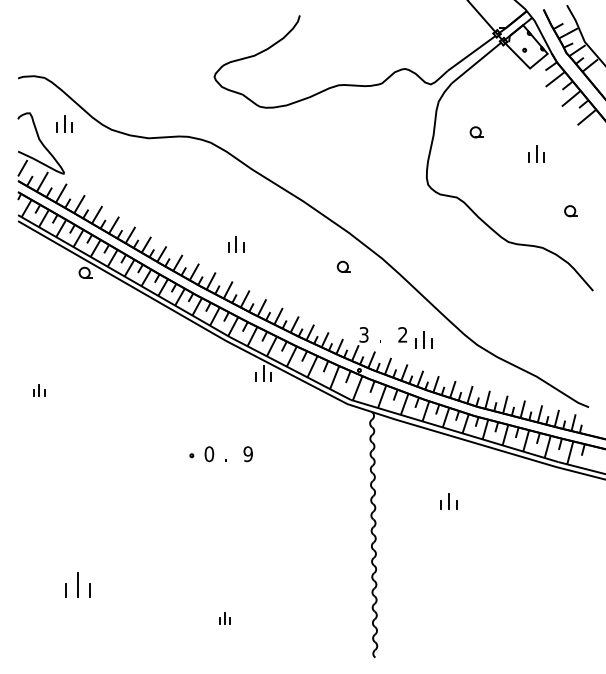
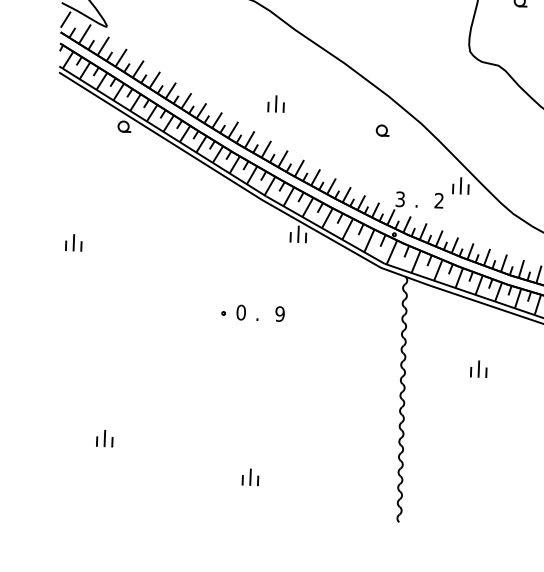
part: (423, 339) -> (460, 185), moved
part: (39, 390) -> (73, 242), size x1.43
part: (77, 585) -> (104, 438), size x0.62
part: (224, 618) -> (250, 477), size x1.43

